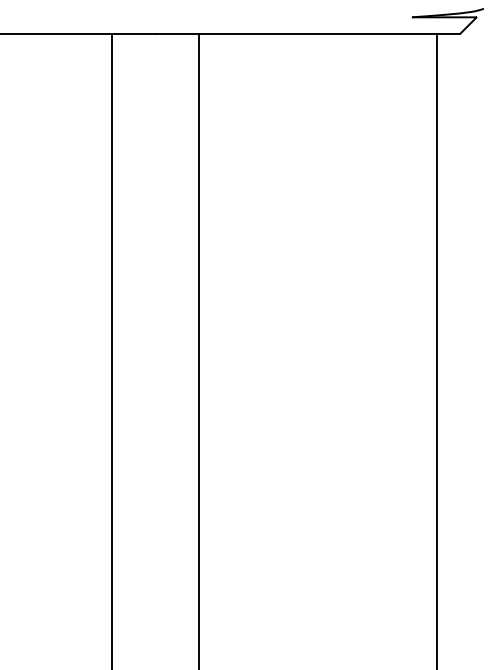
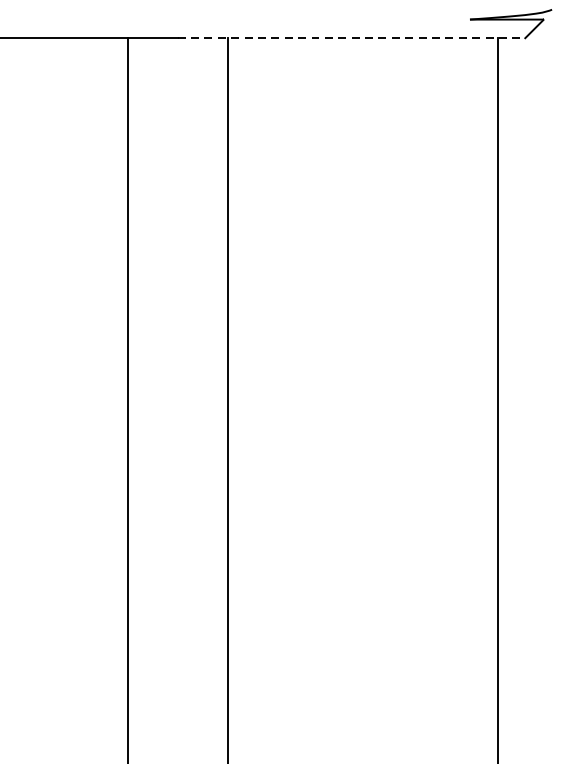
line: (308, 33) -> (351, 38), solid -> dashed

